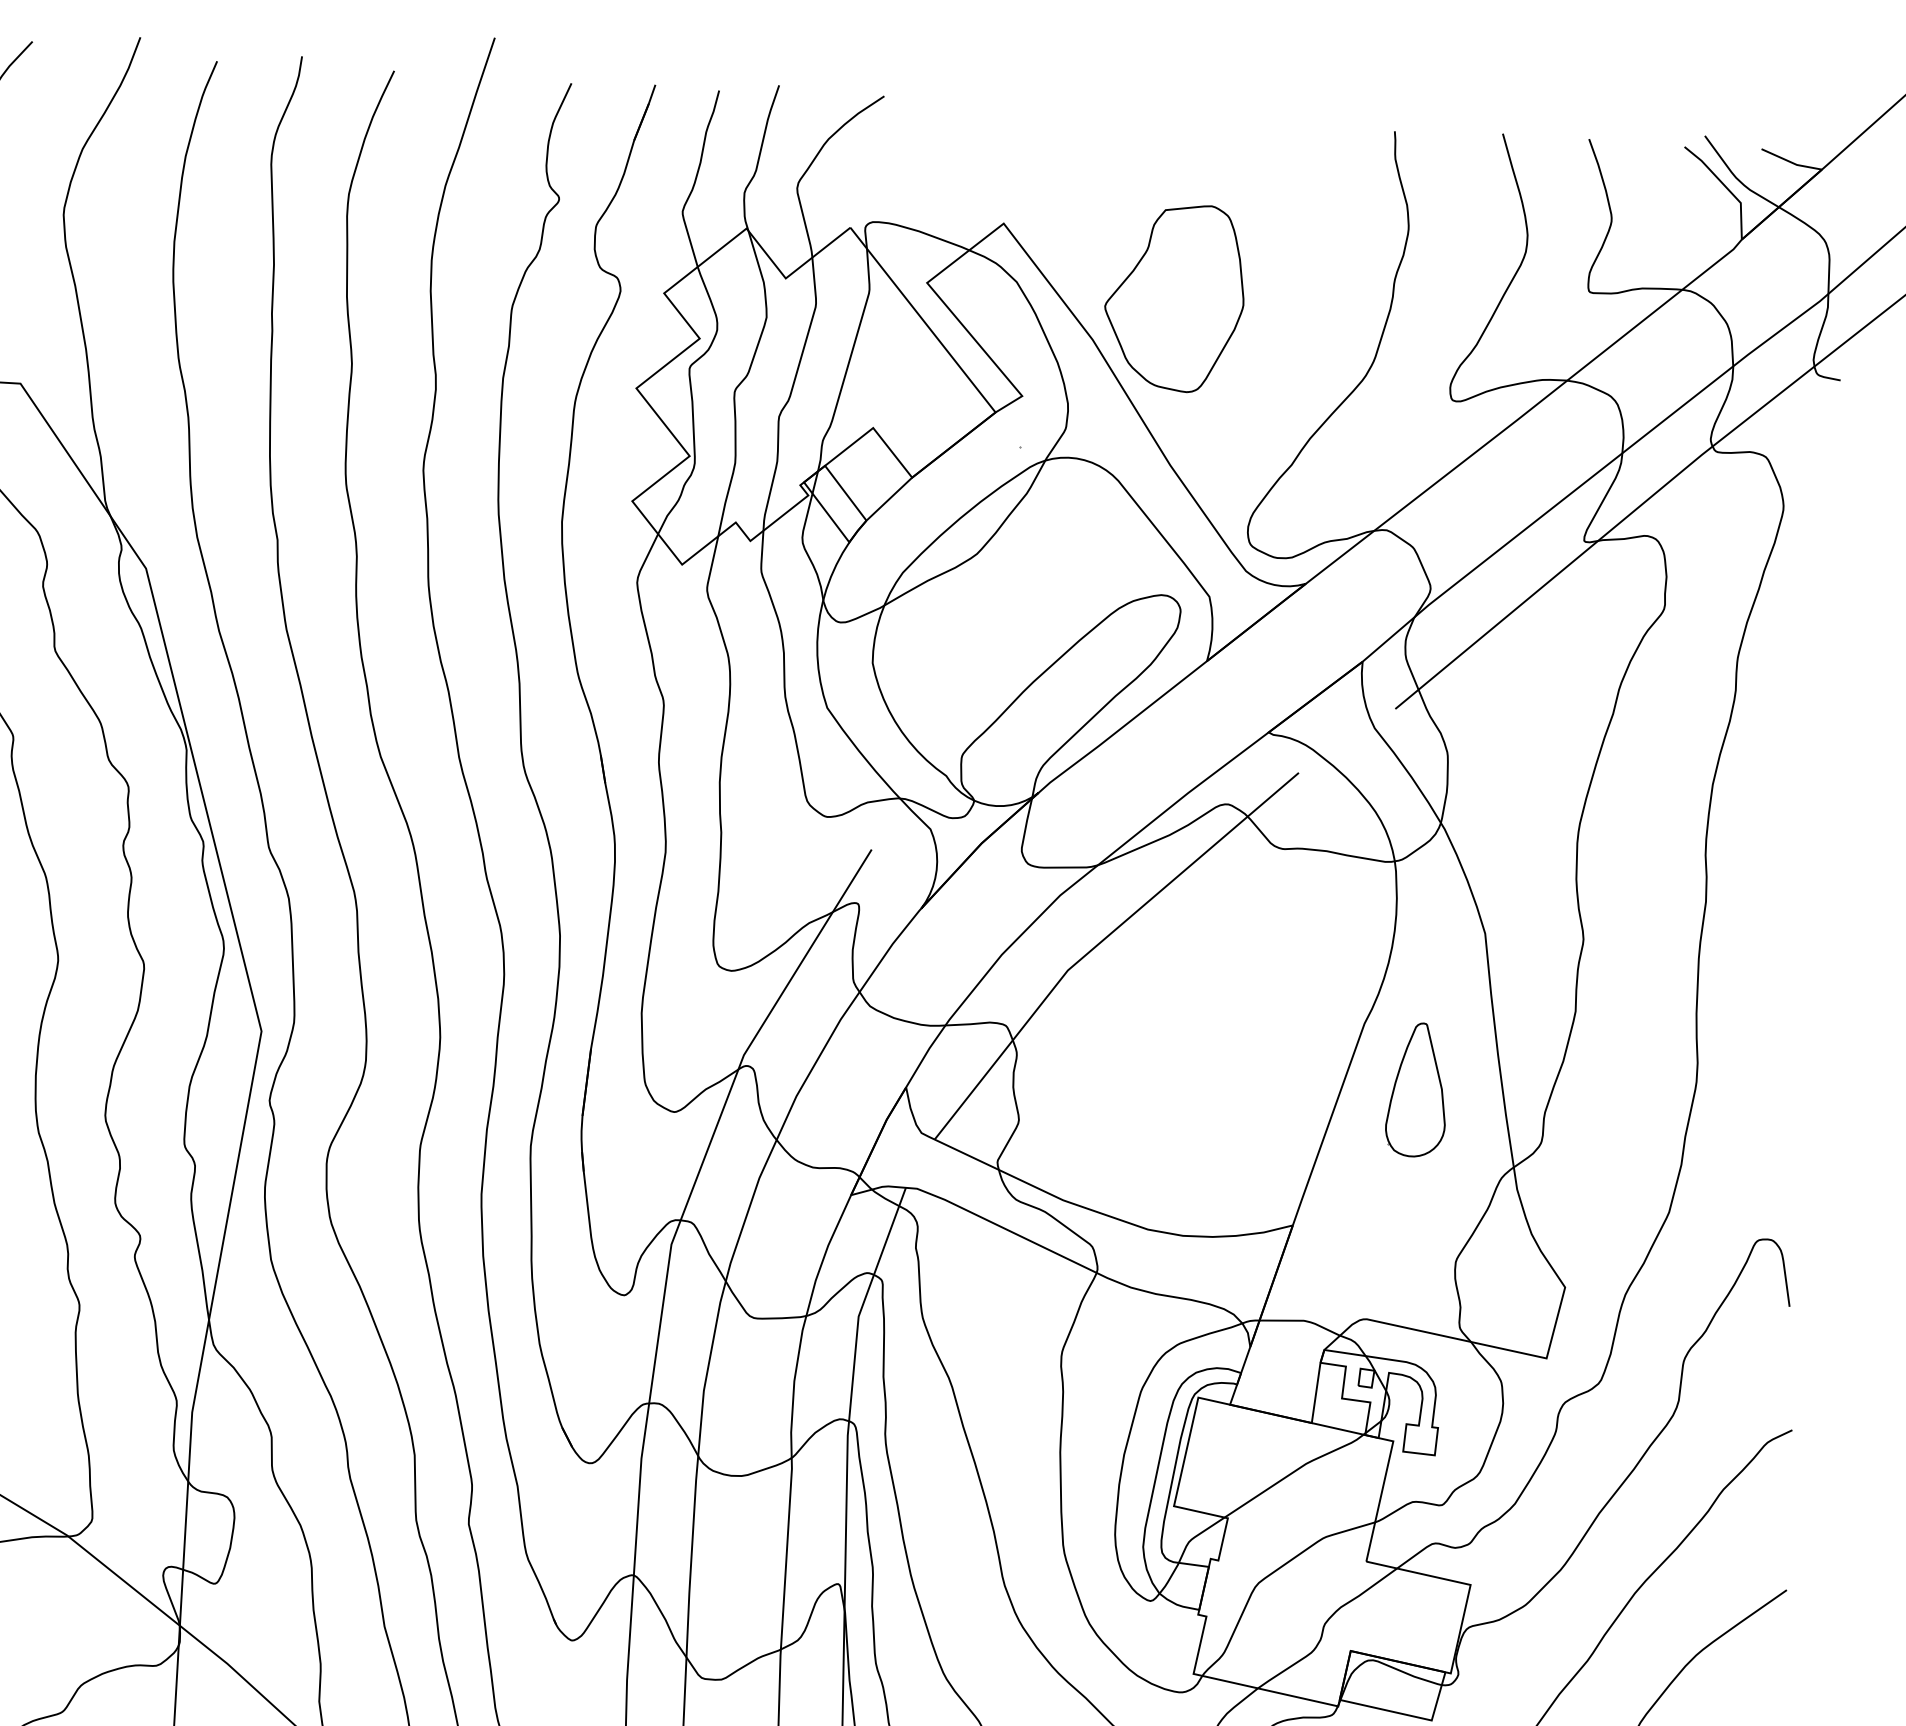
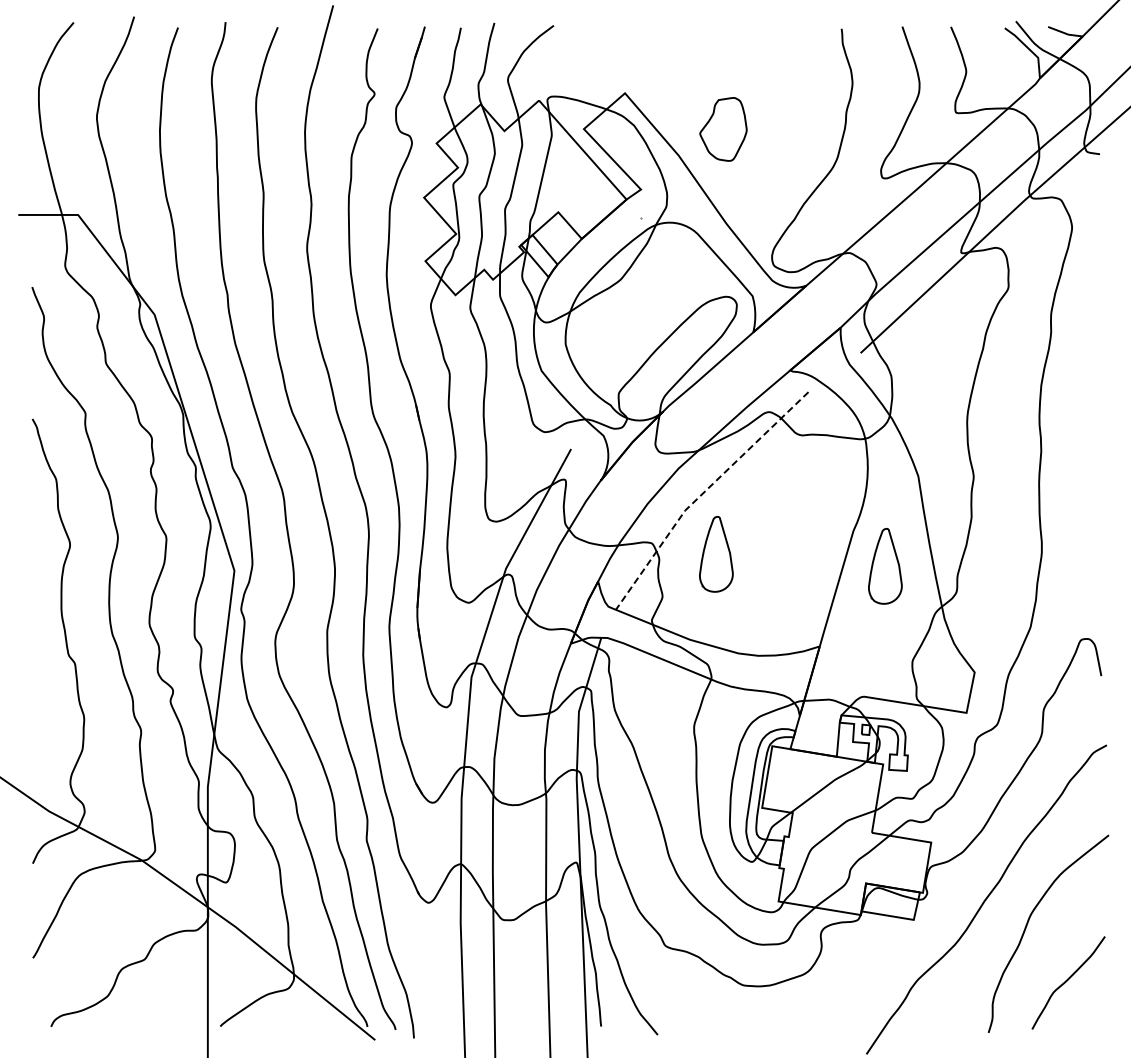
part: (1174, 297) -> (723, 129), size x0.6
line: (1100, 941) -> (702, 493), solid -> dashed
part: (1118, 1051) -> (716, 554), added

